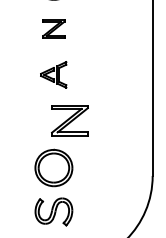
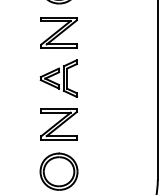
part: (53, 28) -> (58, 32), size x1.67
part: (53, 74) -> (58, 78), size x1.43
part: (69, 120) -> (58, 124), moved

